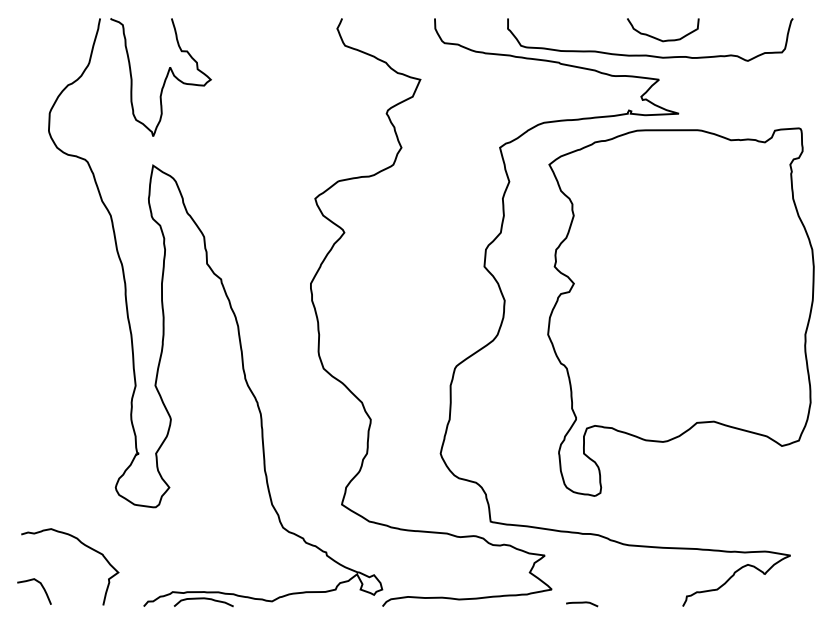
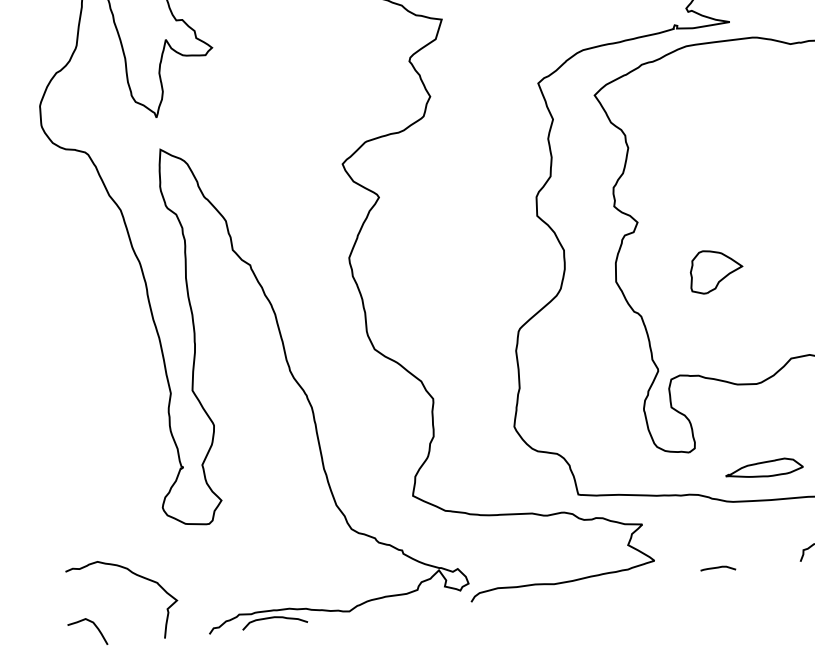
part: (639, 335) -> (716, 270), added
part: (660, 519) -> (764, 469), added
curve: (582, 603) -> (718, 568), moved

